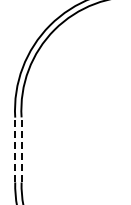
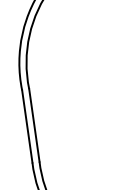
line: (15, 149) -> (27, 125), dashed -> solid
line: (21, 149) -> (34, 124), dashed -> solid

